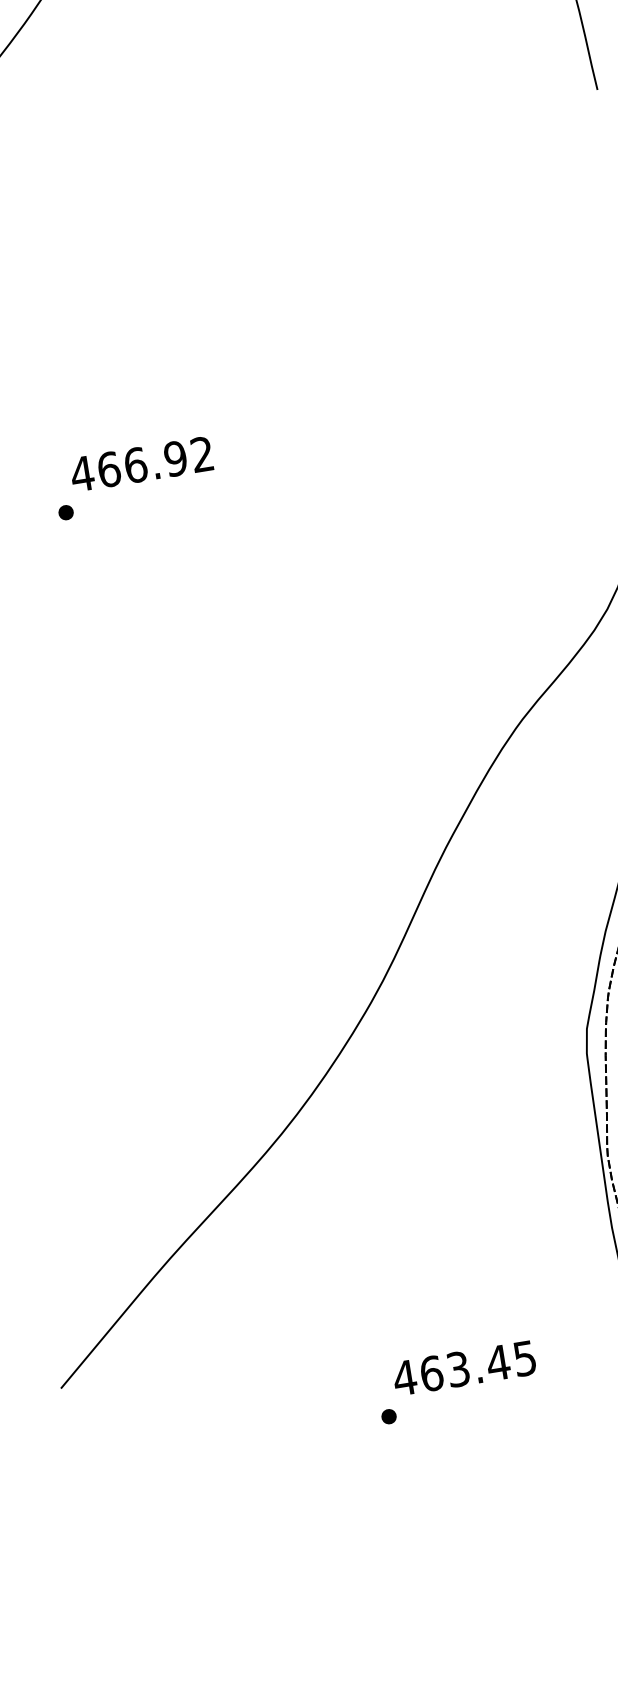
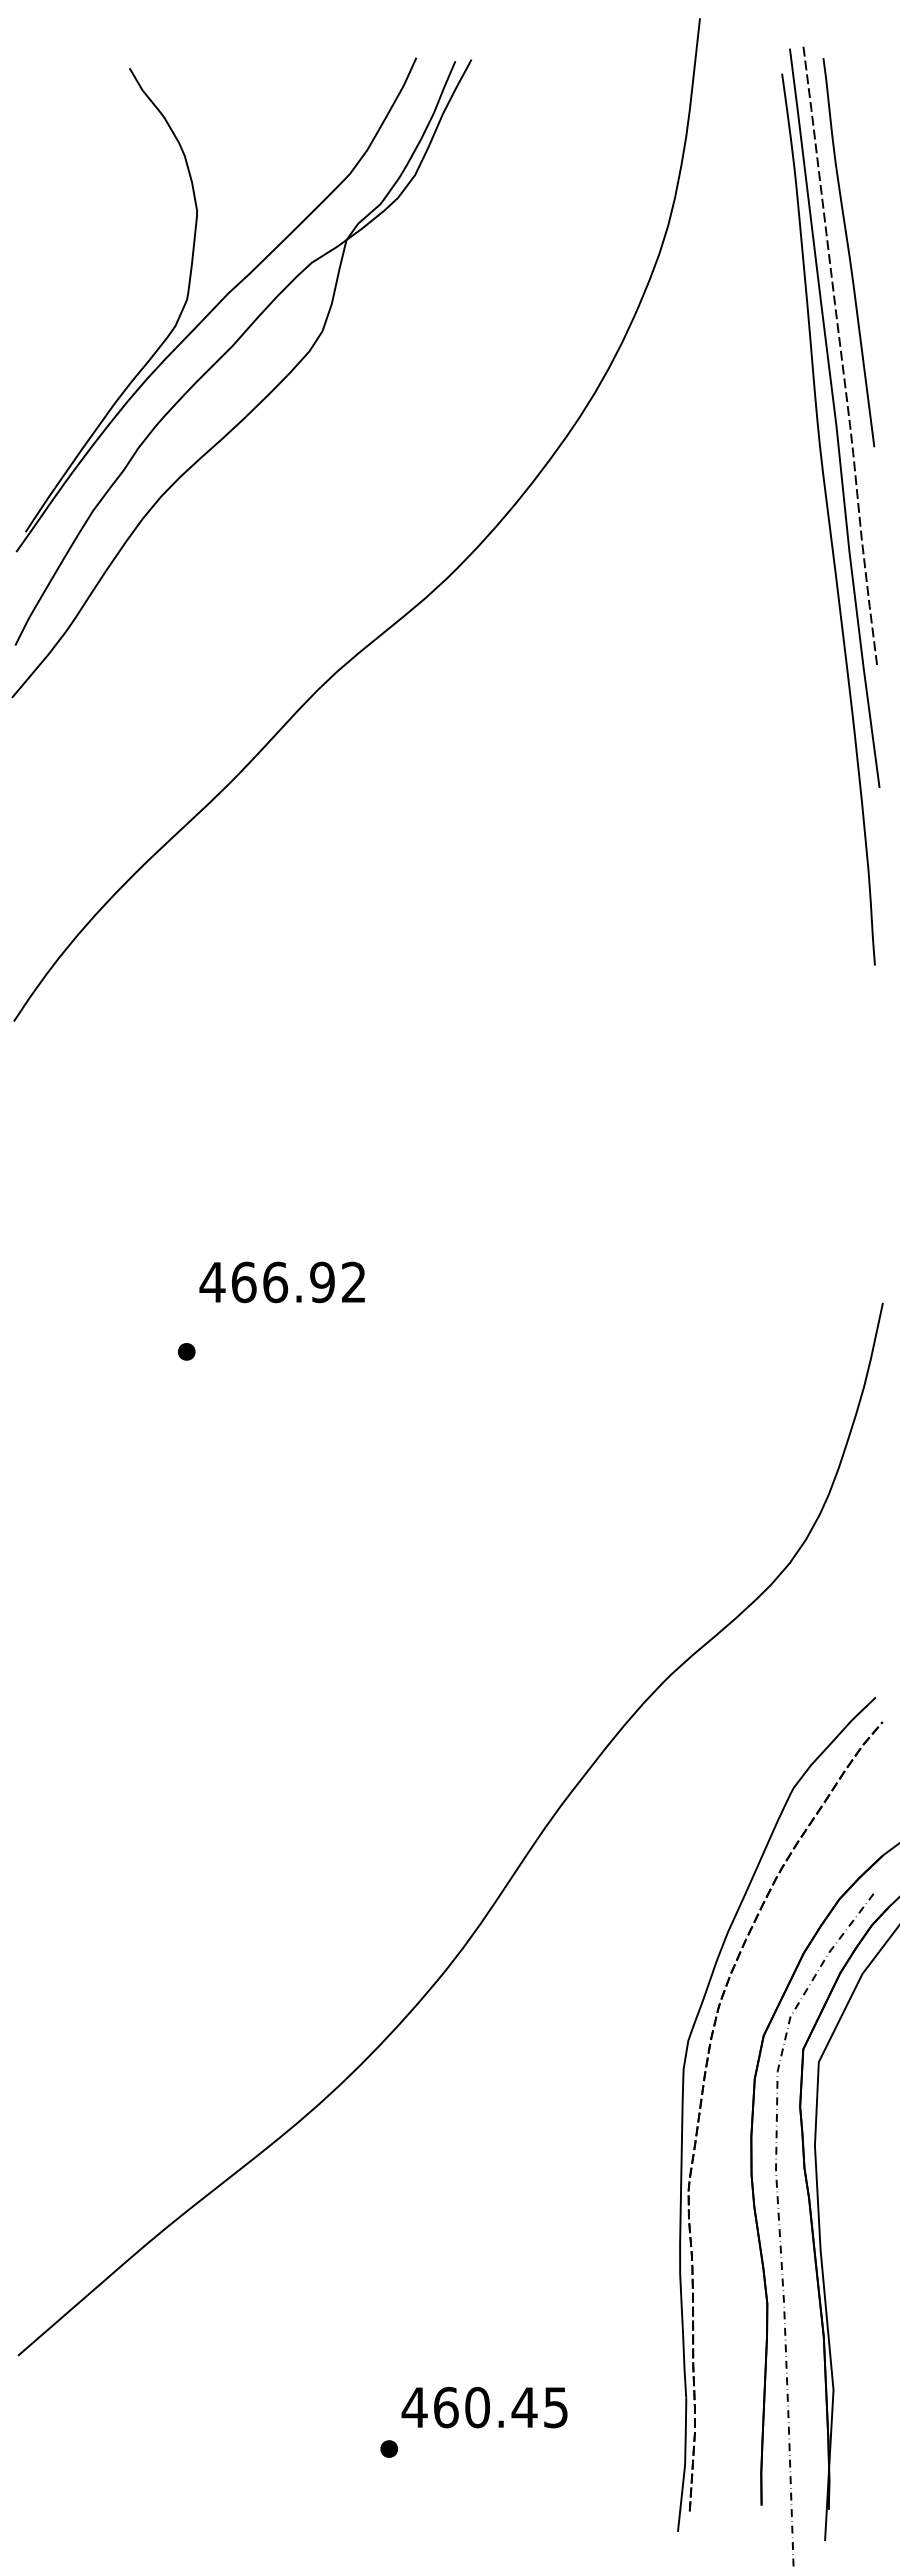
text: (140, 464) -> (281, 1282), moved
text: (458, 1369) -> (477, 2407), 463.45 -> 460.45

